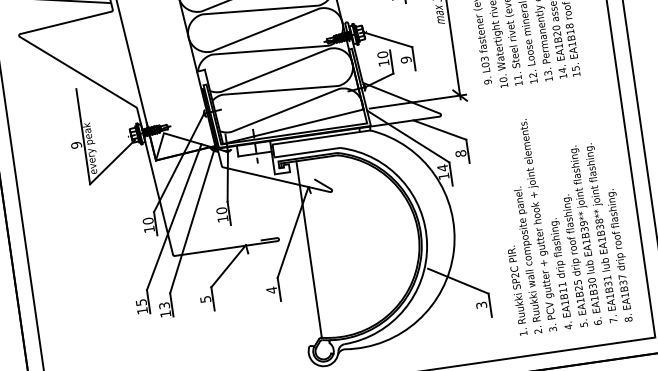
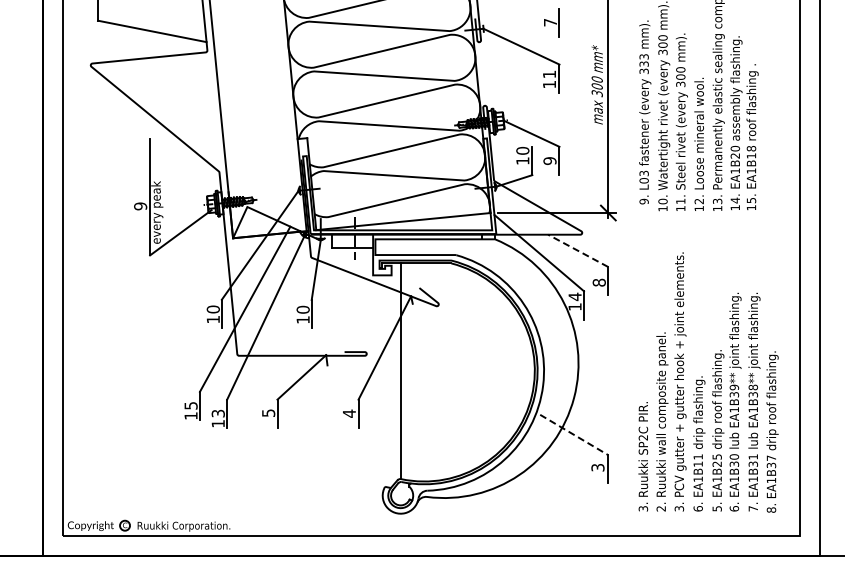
line: (439, 129) -> (577, 250), solid -> dashed
line: (458, 280) -> (574, 434), solid -> dashed
text: (567, 326) -> (697, 508), 4. -> 6.
text: (523, 333) -> (643, 508), 1. -> 3.

